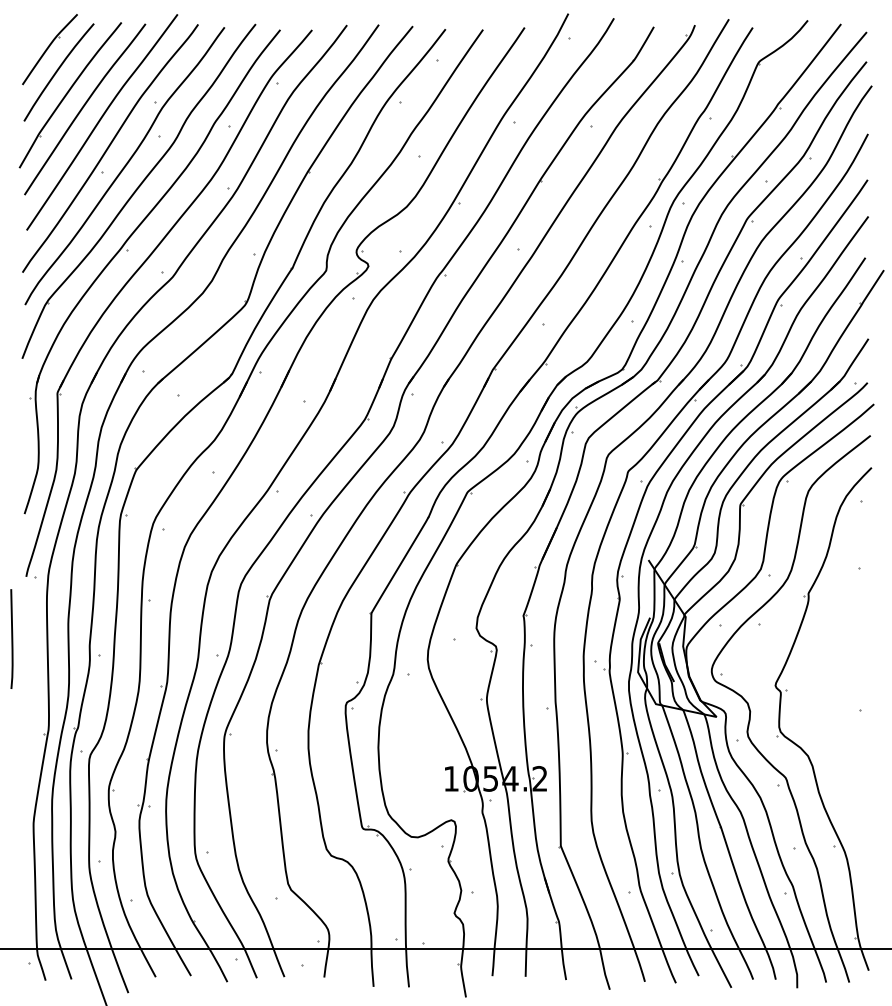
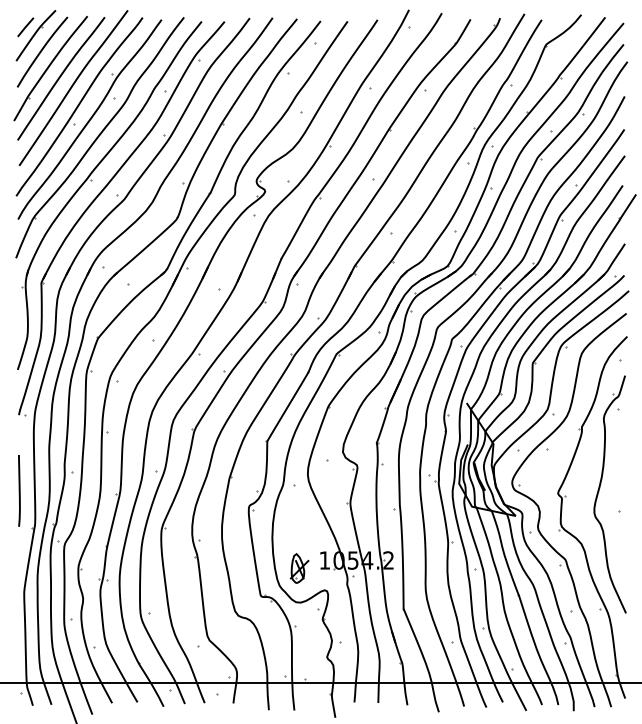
line: (35, 37) -> (25, 27), added
line: (11, 638) -> (19, 490), moved
part: (832, 683) -> (599, 491), added
part: (416, 789) -> (299, 568), added

